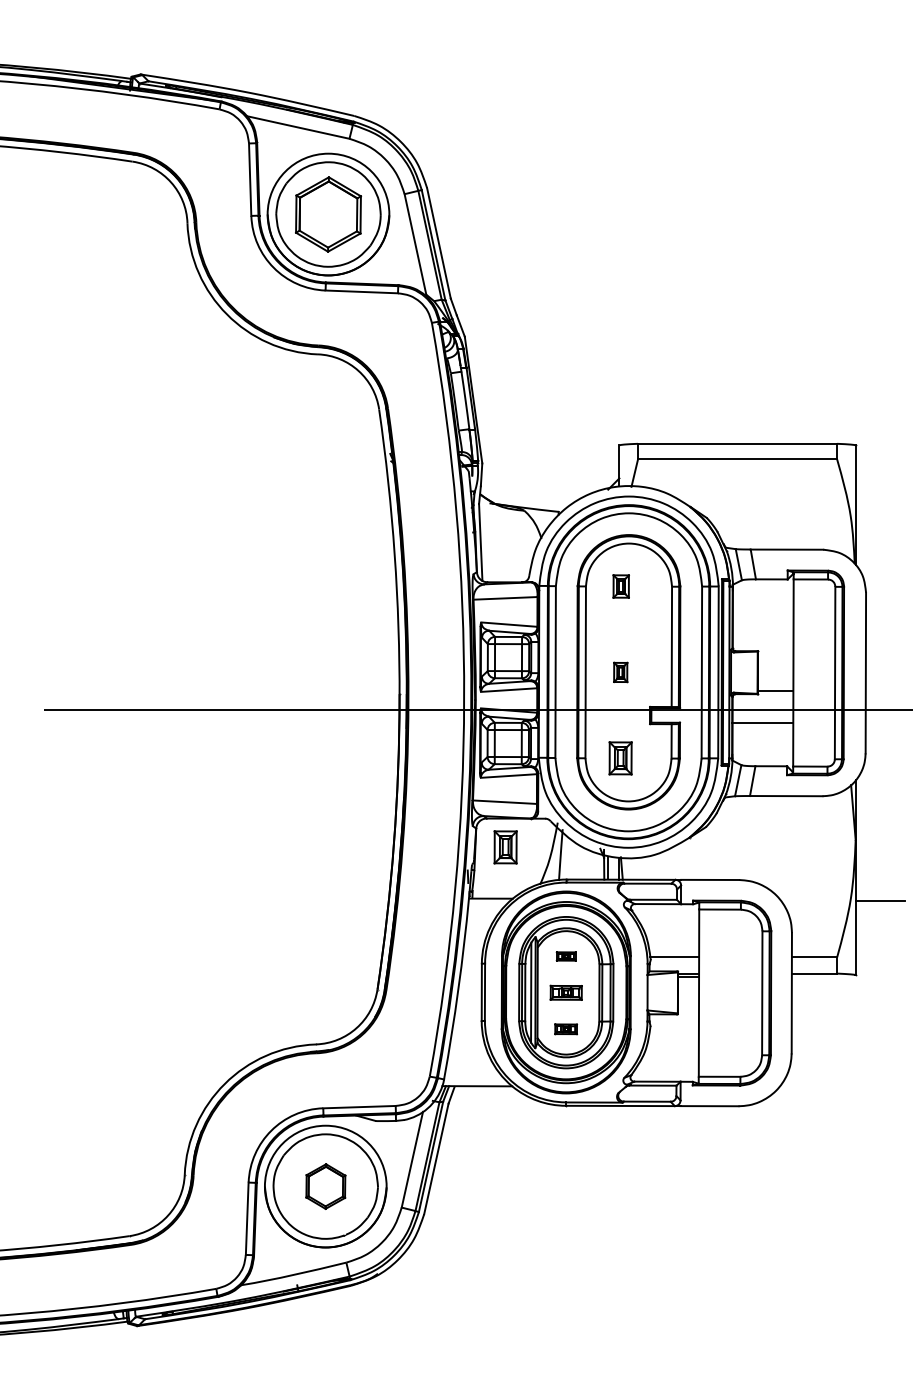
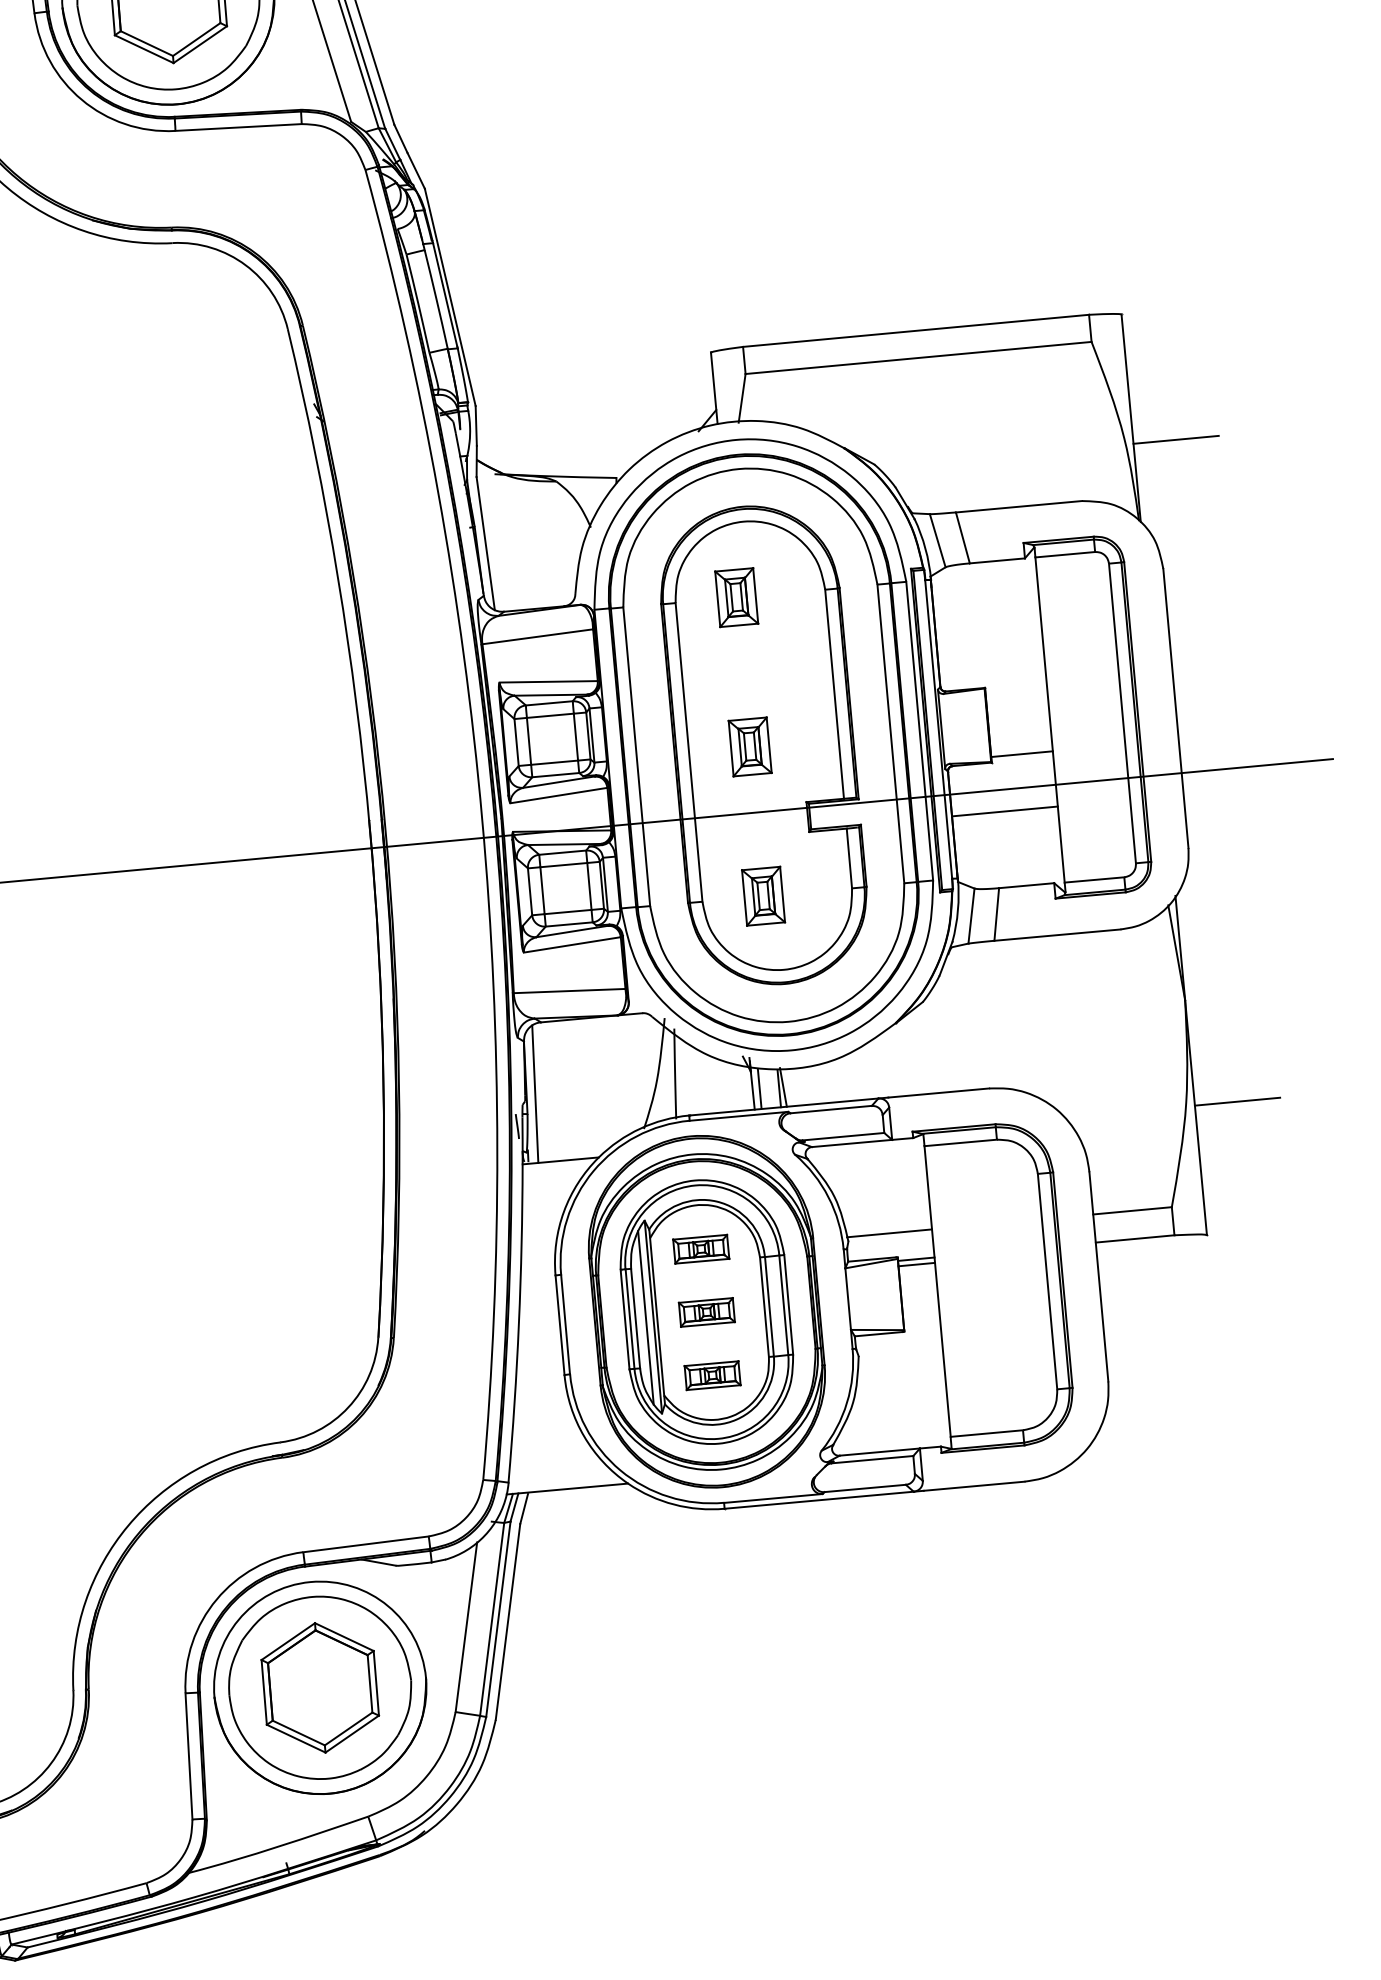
line: (879, 519) -> (1174, 439), added
part: (621, 586) -> (737, 597), size x1.43
part: (620, 672) -> (749, 747), size x1.67
part: (505, 847) -> (577, 1069), removed
line: (479, 858) -> (534, 1092), added
part: (565, 956) -> (699, 1249), size x1.67
part: (565, 1029) -> (711, 1376), size x1.43
part: (325, 1186) -> (319, 1687), size x1.67

